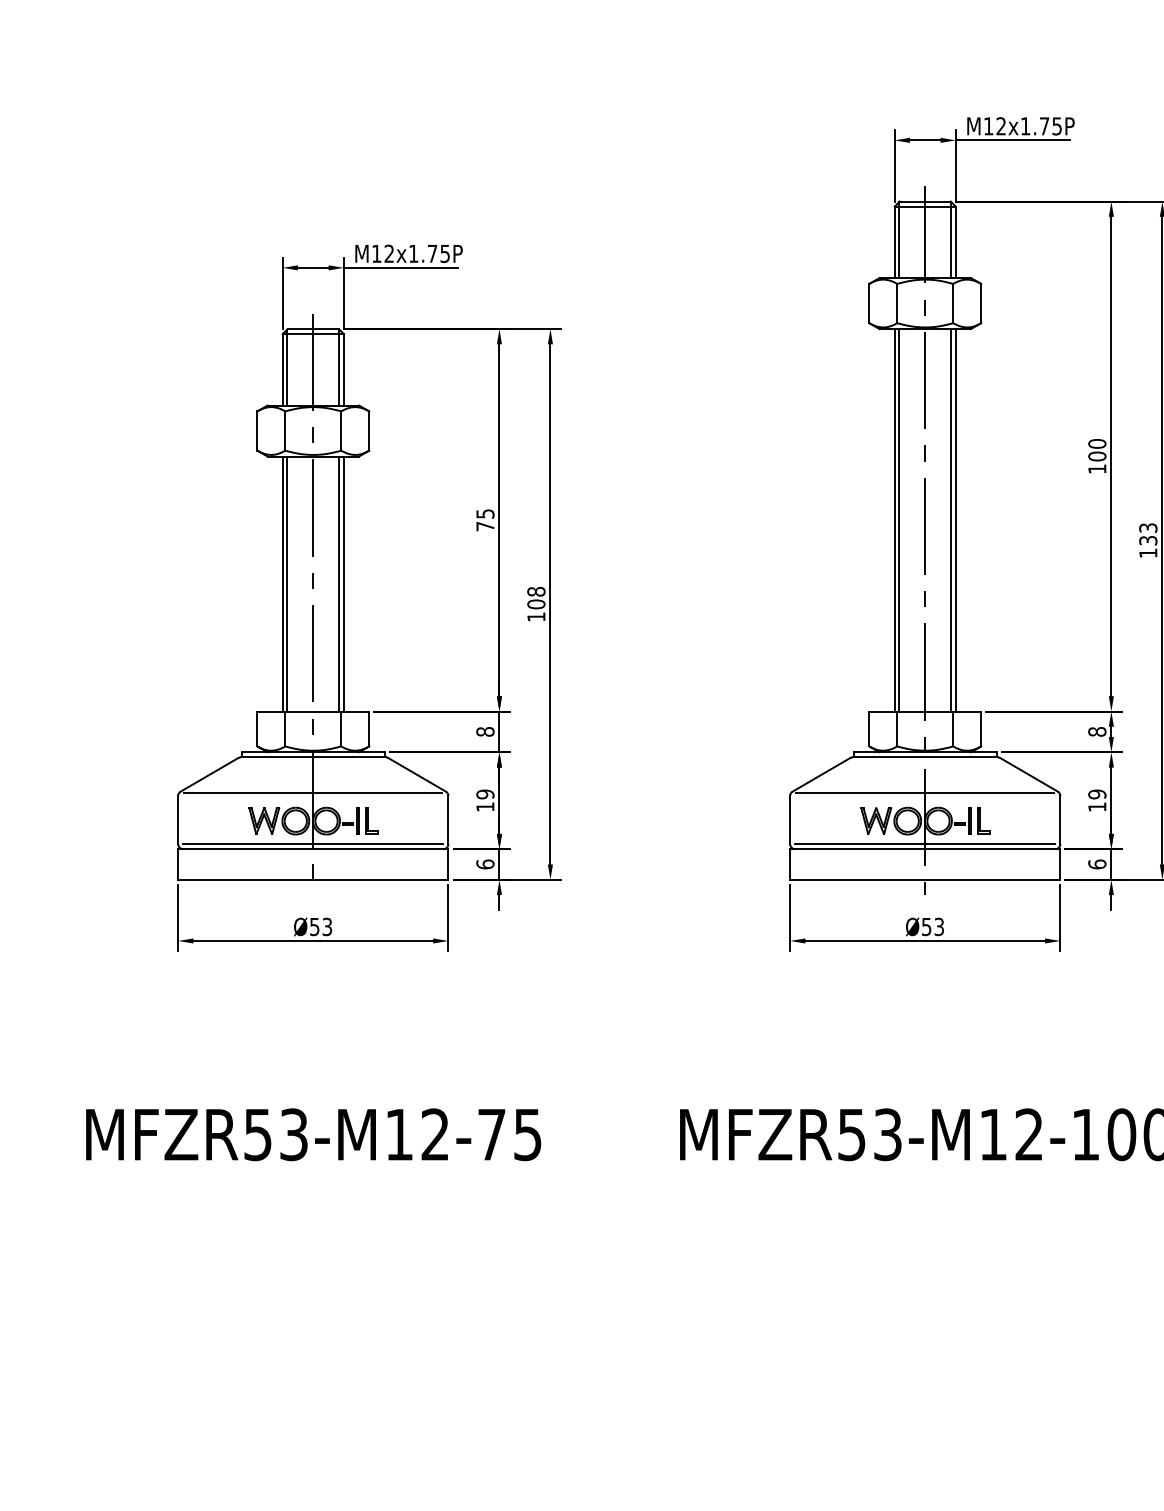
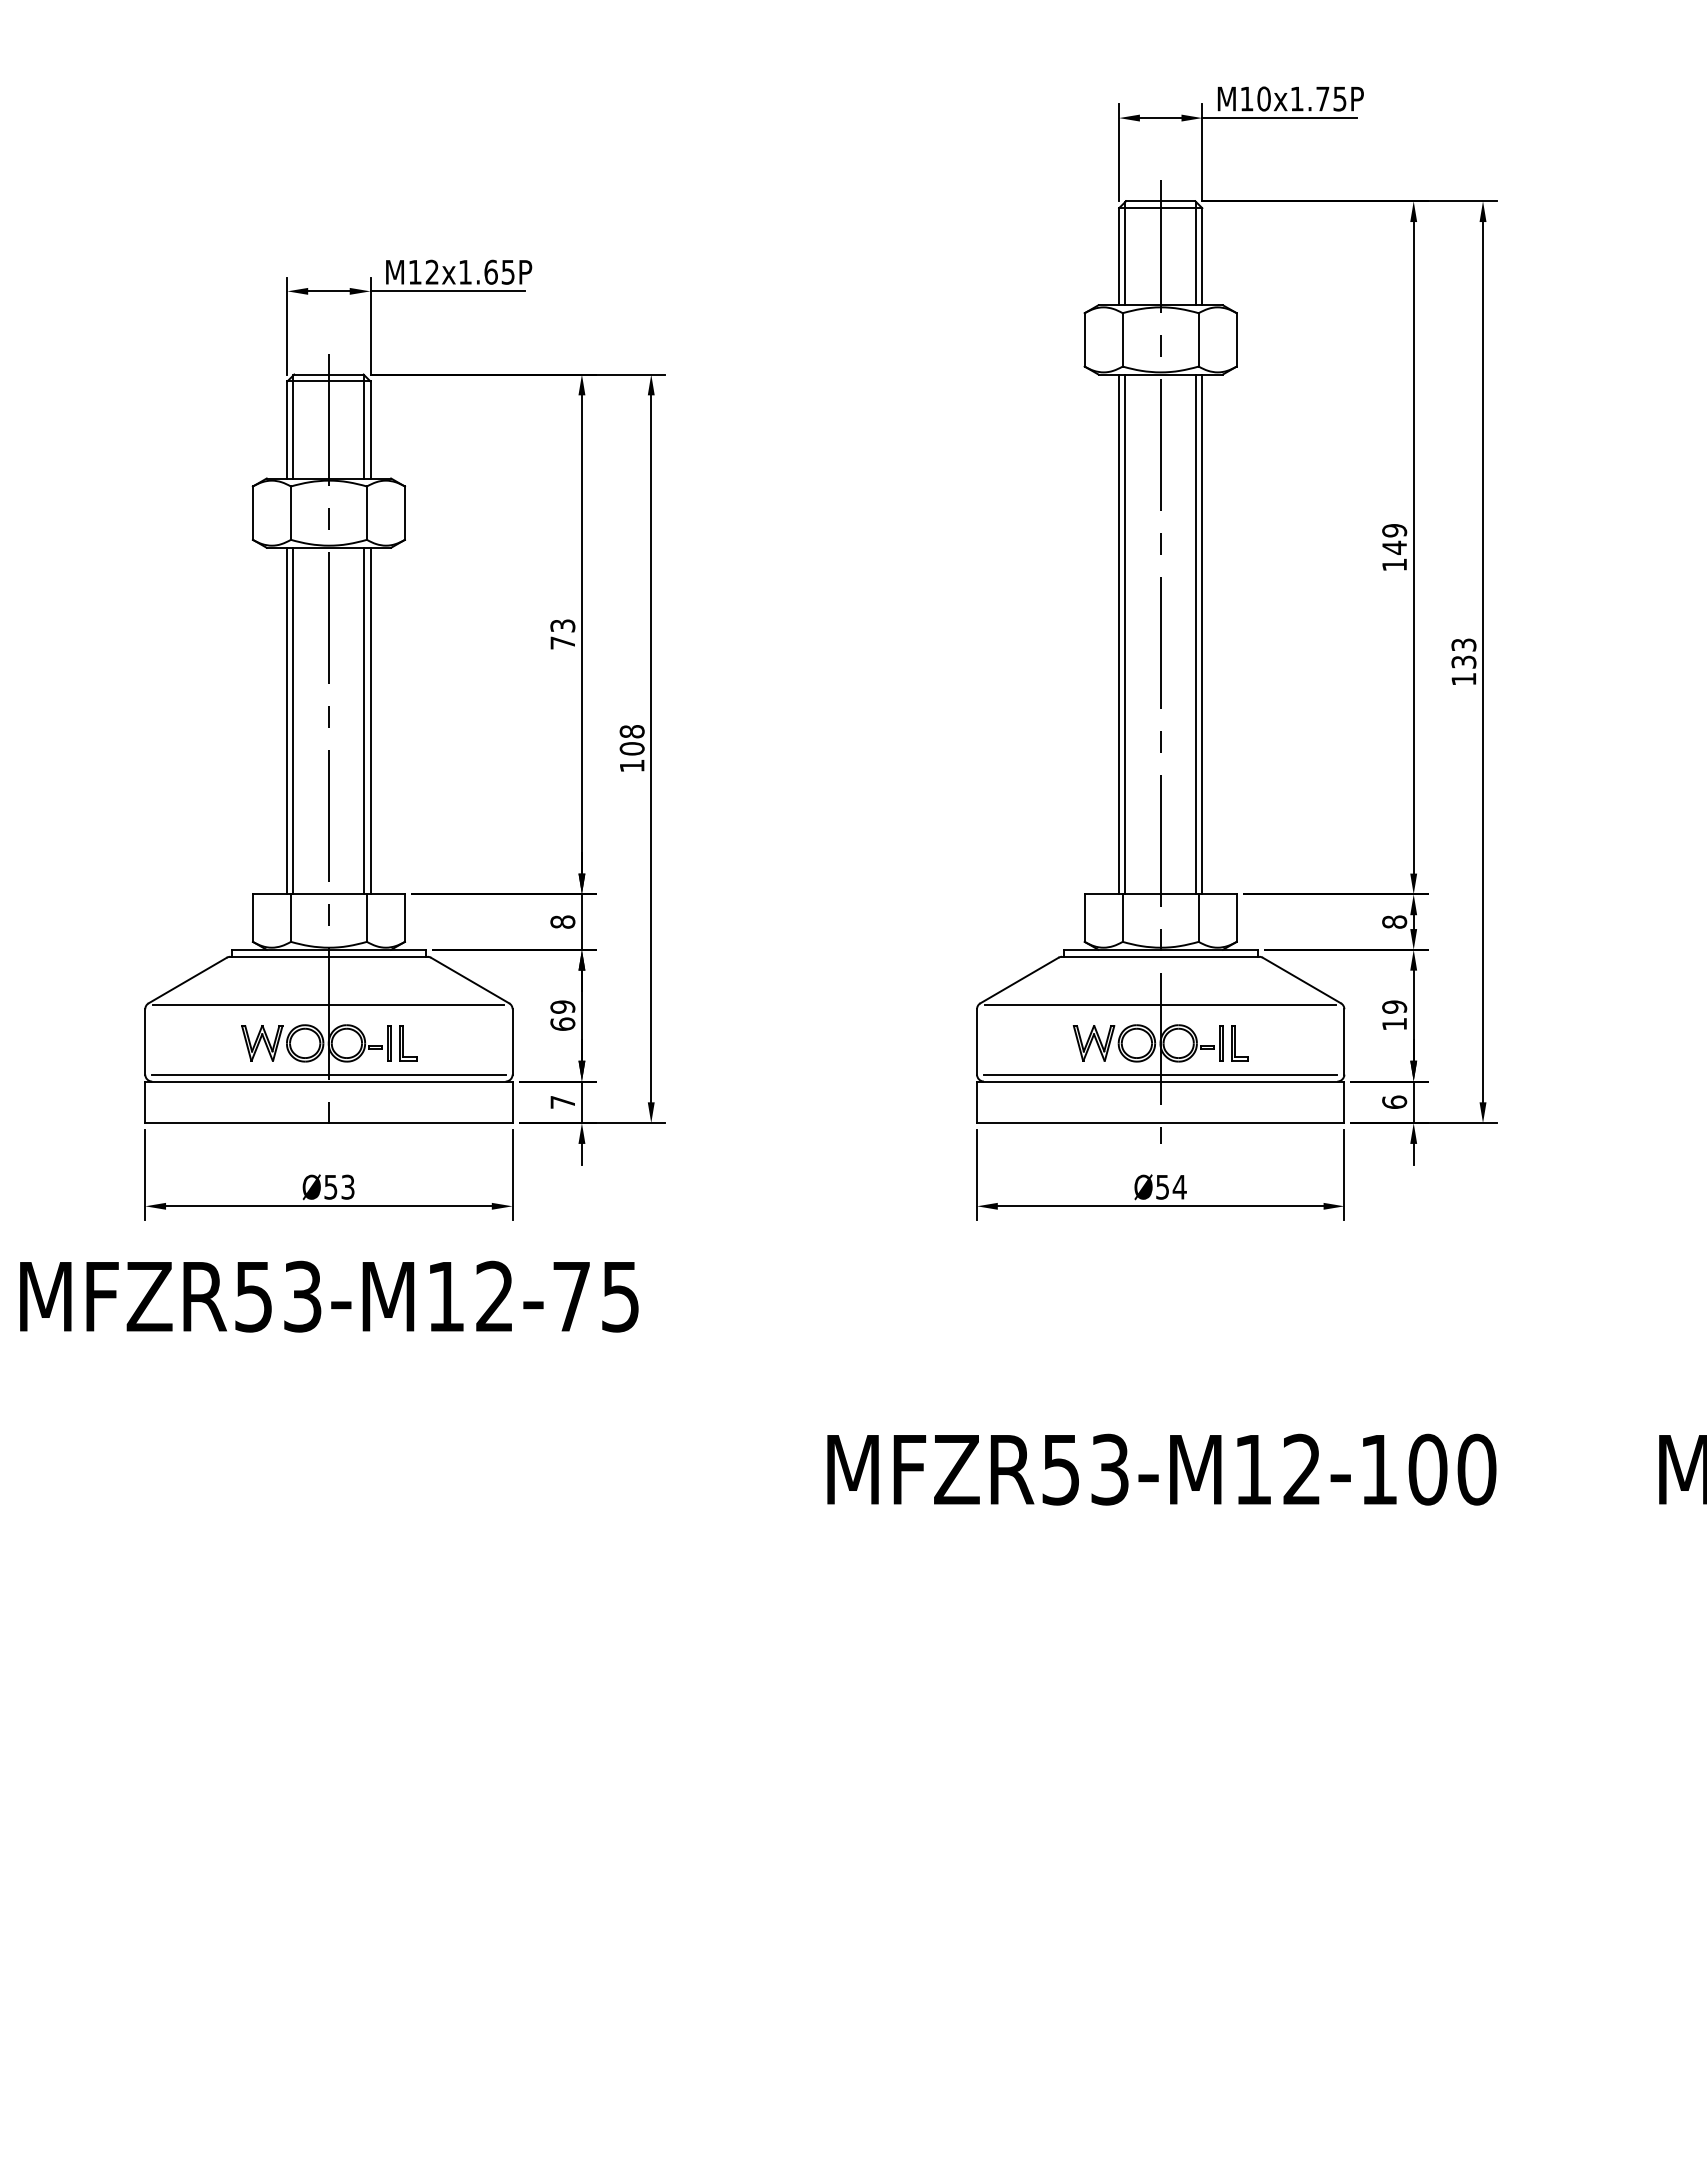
text: (1000, 125) -> (1263, 98), M12x1.75P -> M10x1.75P
text: (432, 253) -> (490, 271), M12x1.75P -> M12x1.65P
text: (1097, 450) -> (1394, 539), 100 -> 149
text: (485, 513) -> (562, 625), 75 -> 73
text: (485, 806) -> (562, 1023), 19 -> 69
text: (485, 863) -> (562, 1101), 6 -> 7
text: (939, 926) -> (1179, 1186), Ø53 -> Ø54
text: (313, 1134) -> (329, 1296), moved

